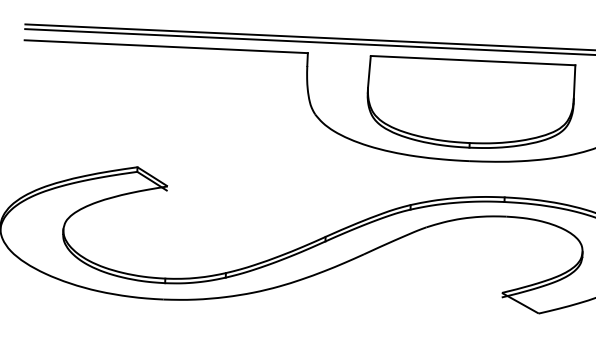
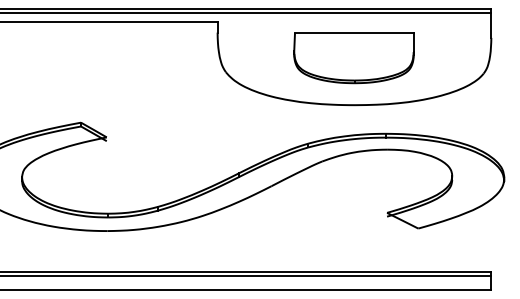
part: (469, 103) -> (353, 57), size x0.7

